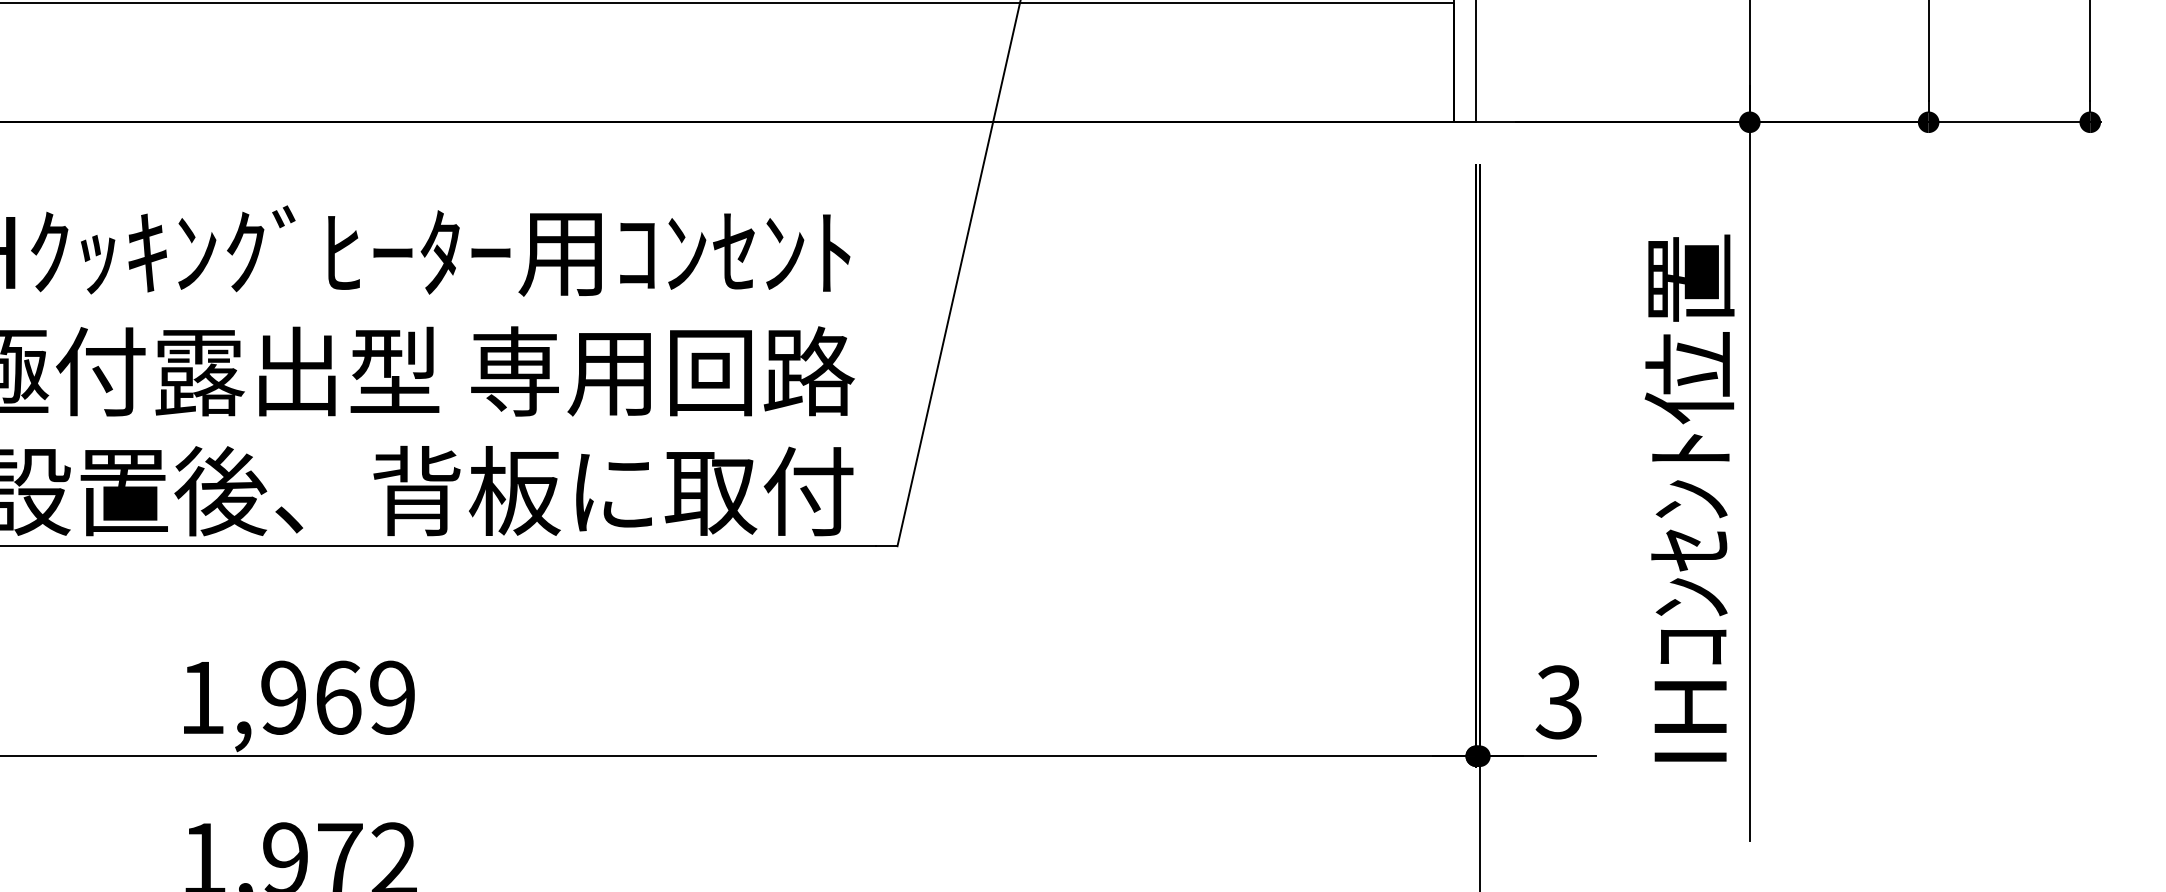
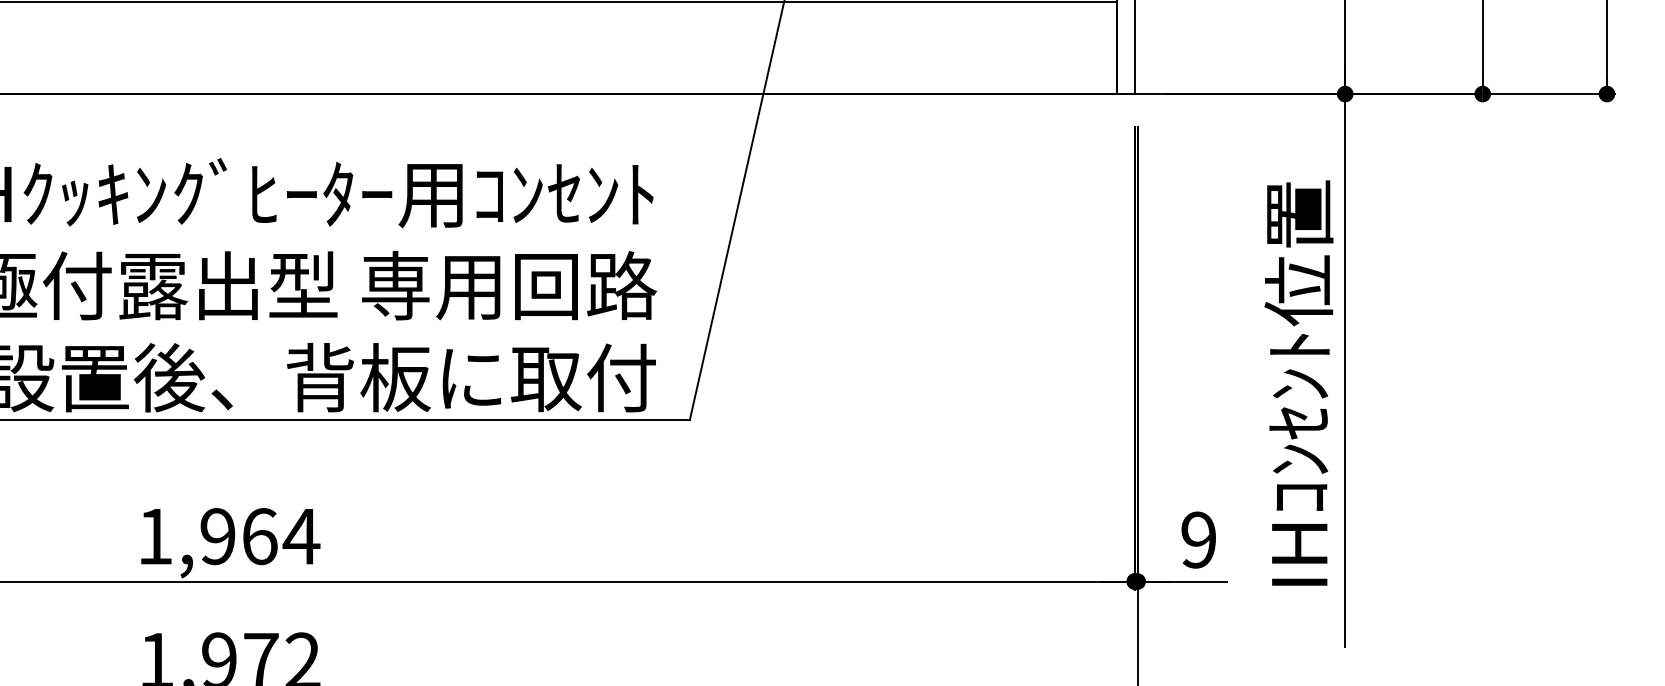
text: (392, 697) -> (301, 536), 1,969 -> 1,964
text: (1558, 702) -> (1198, 540), 3 -> 9

